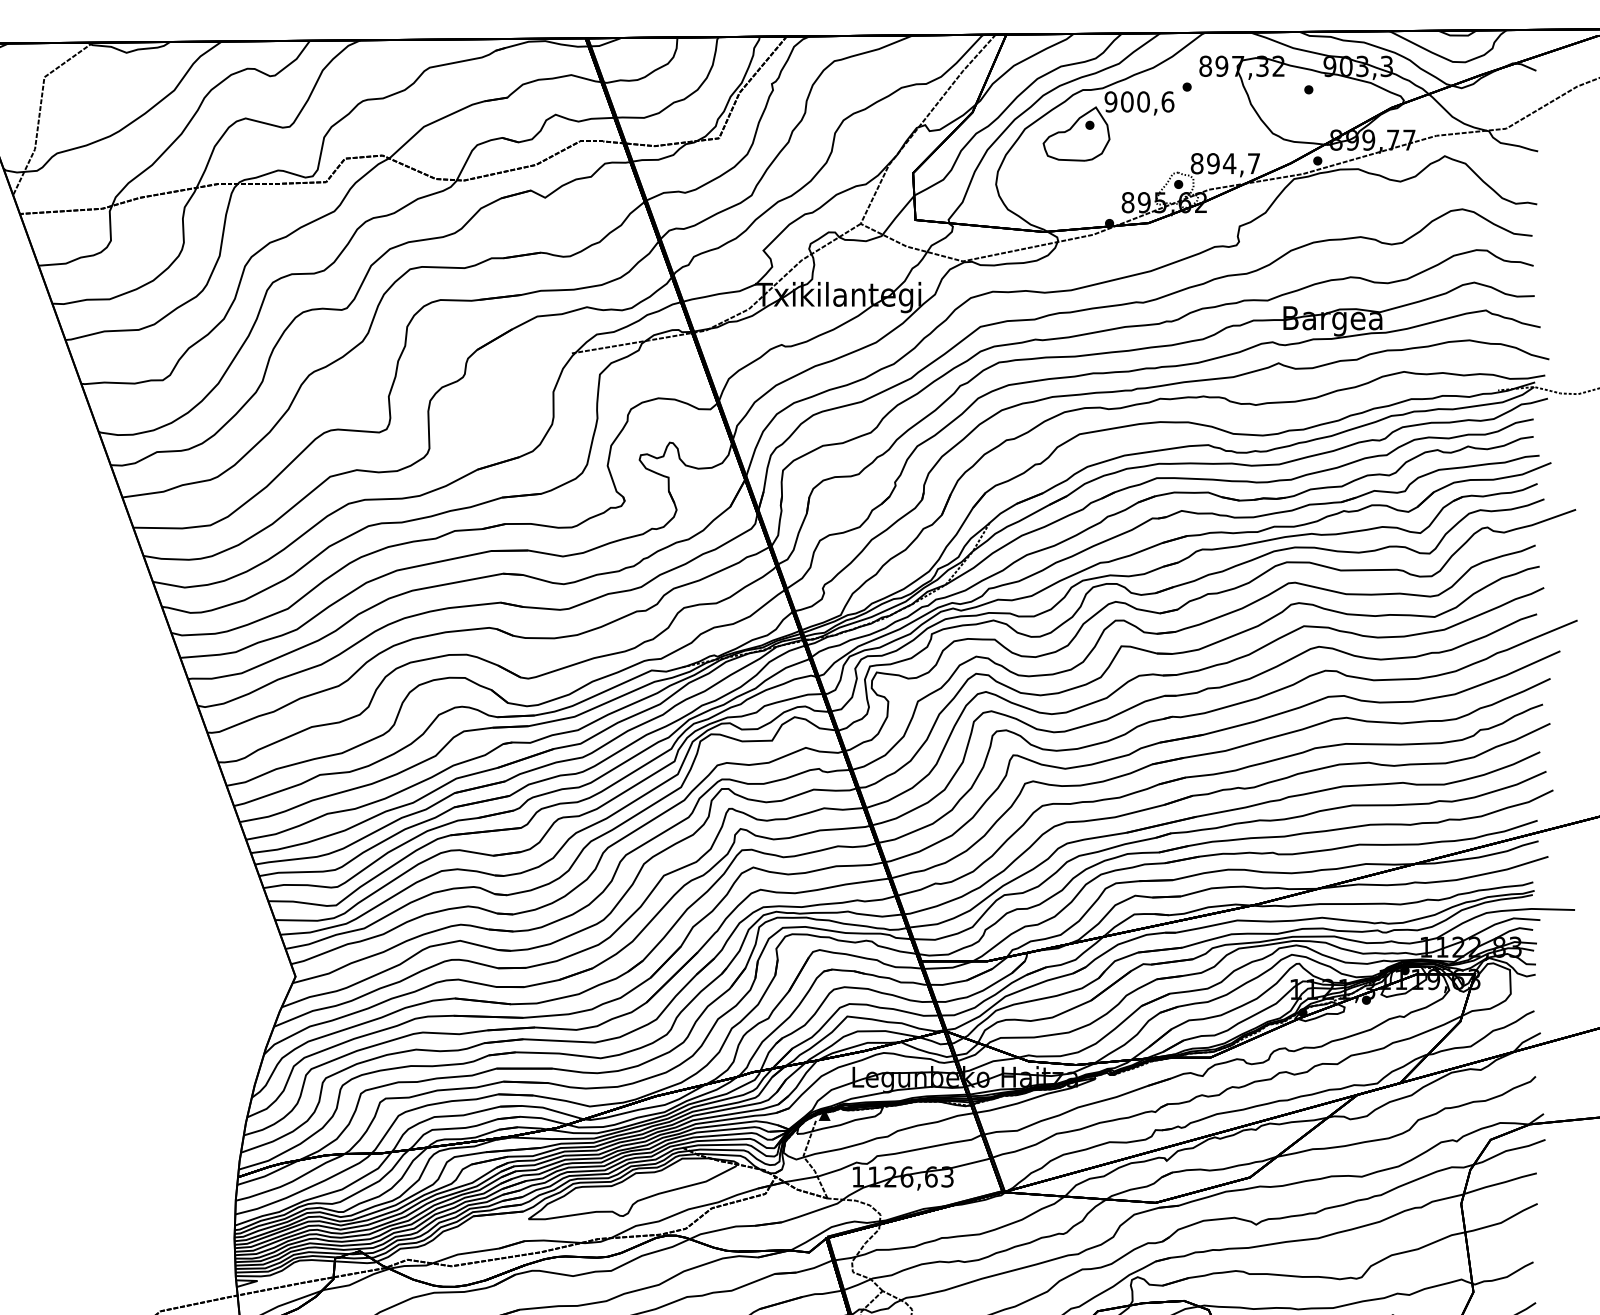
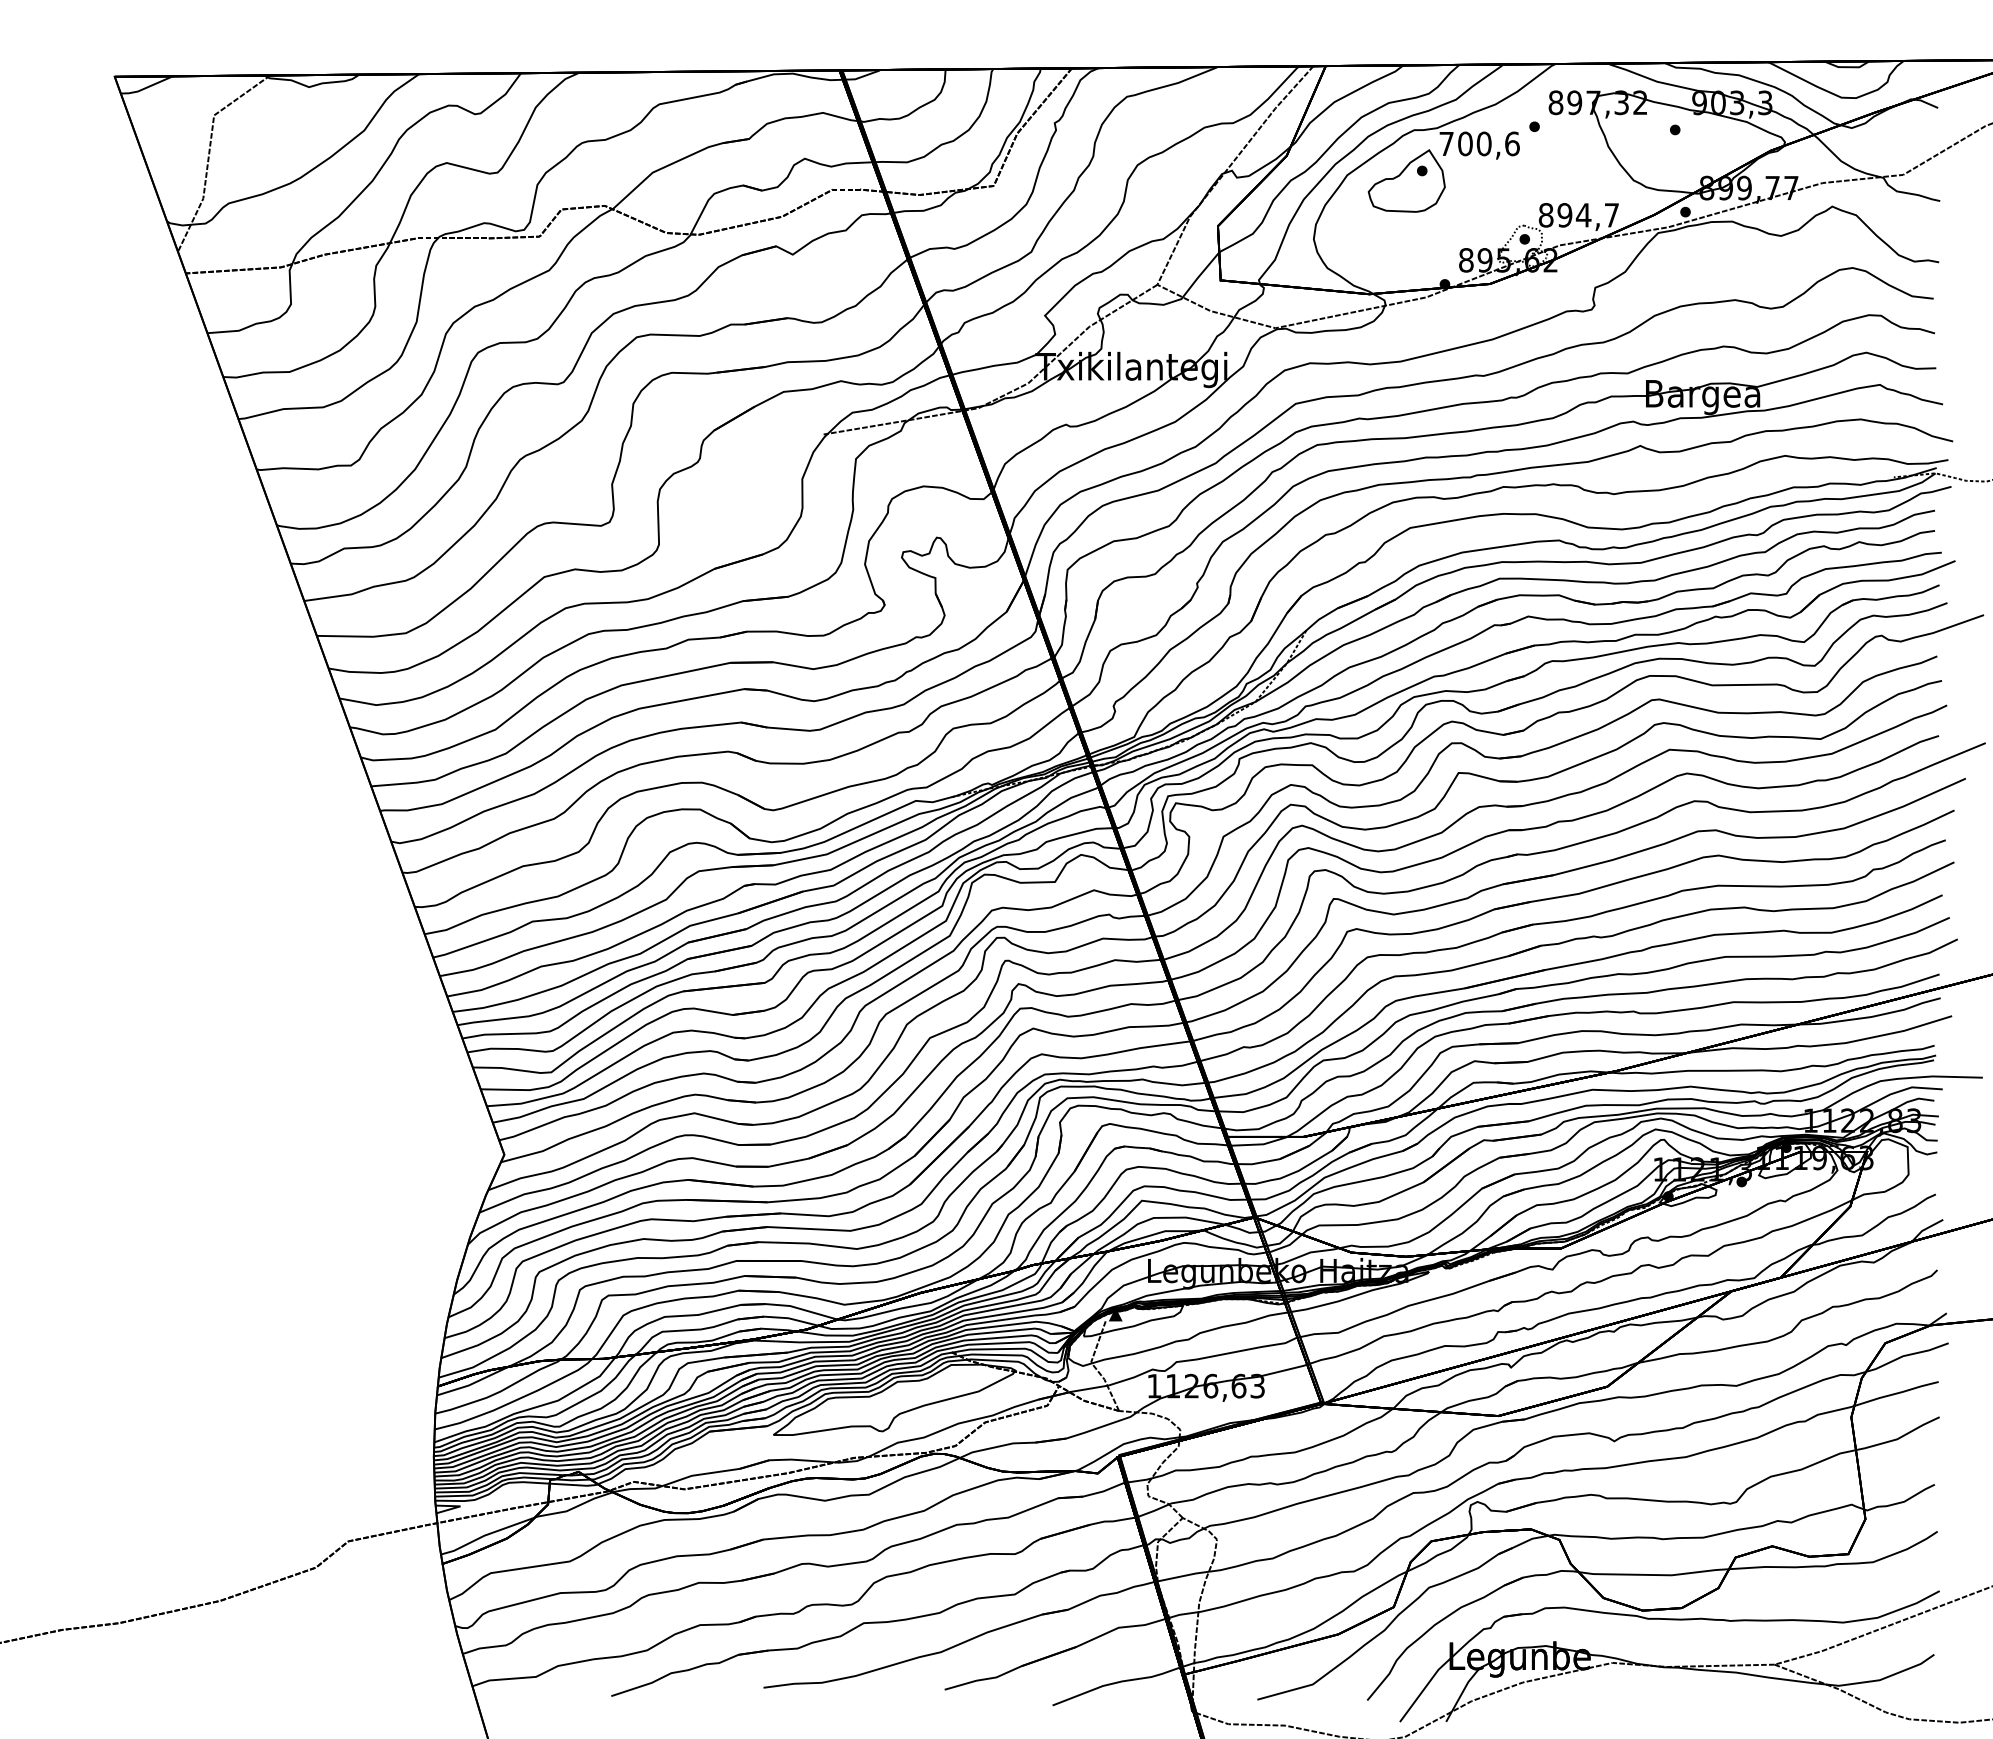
text: (1110, 101) -> (1446, 143), 900,6 -> 700,6

